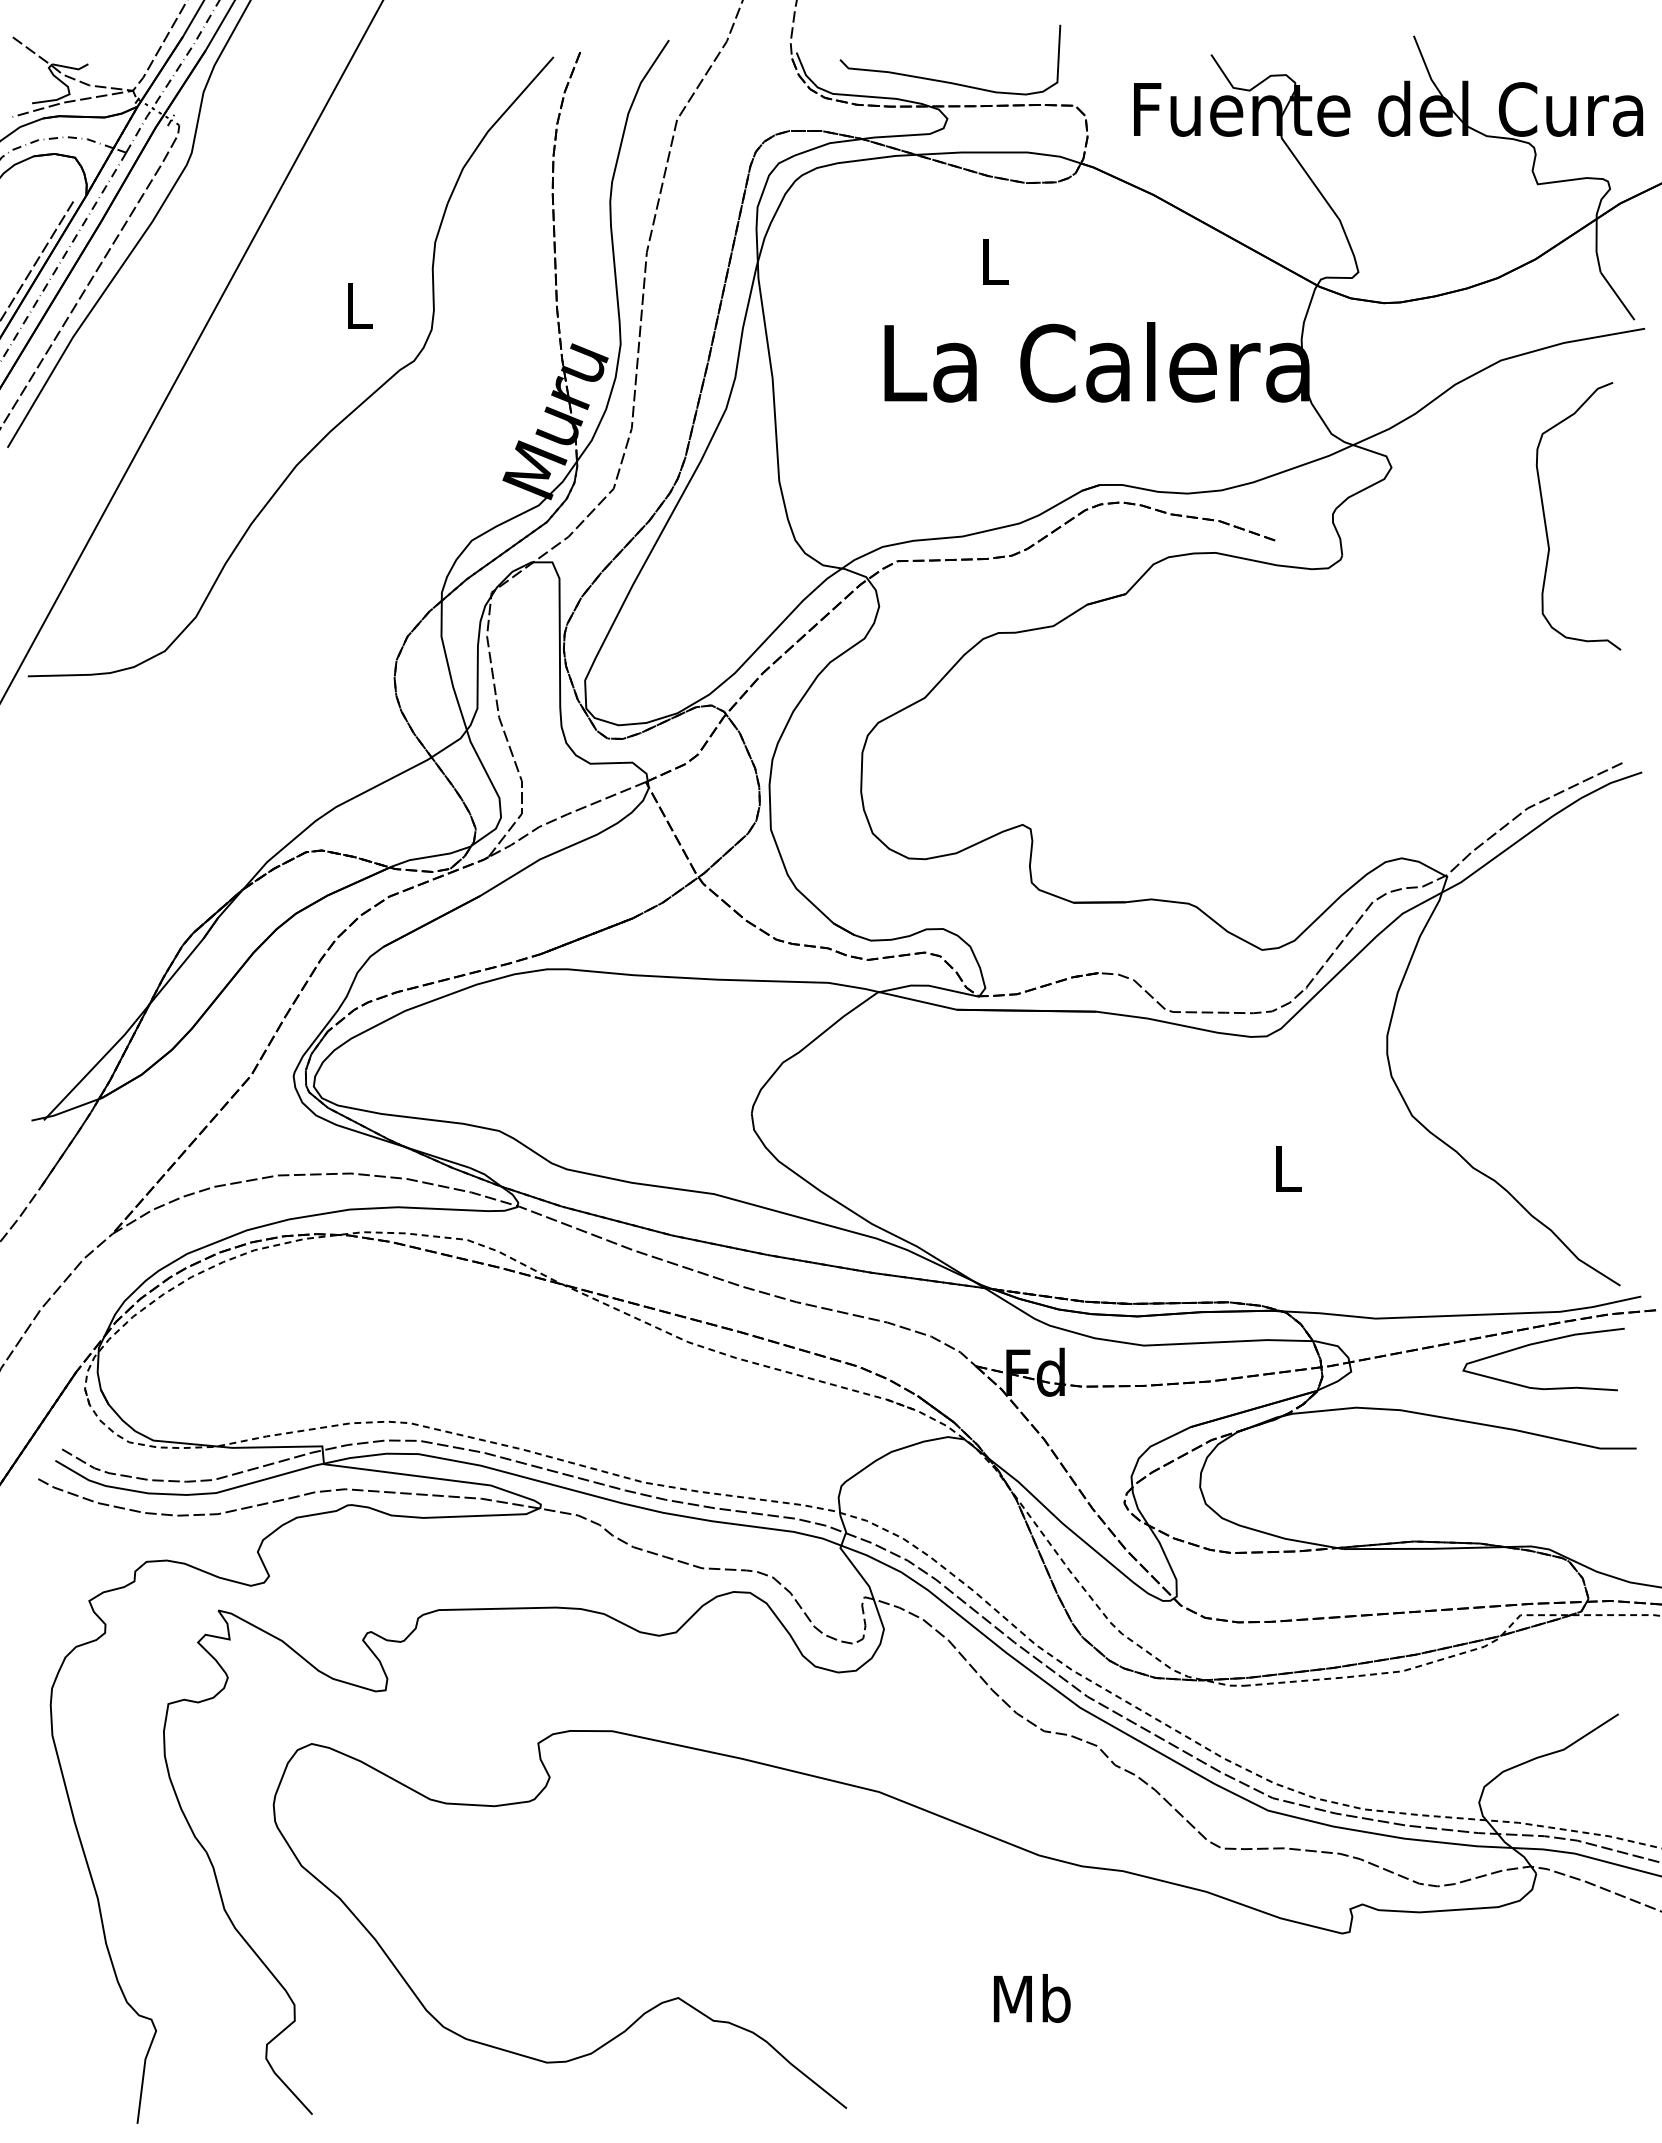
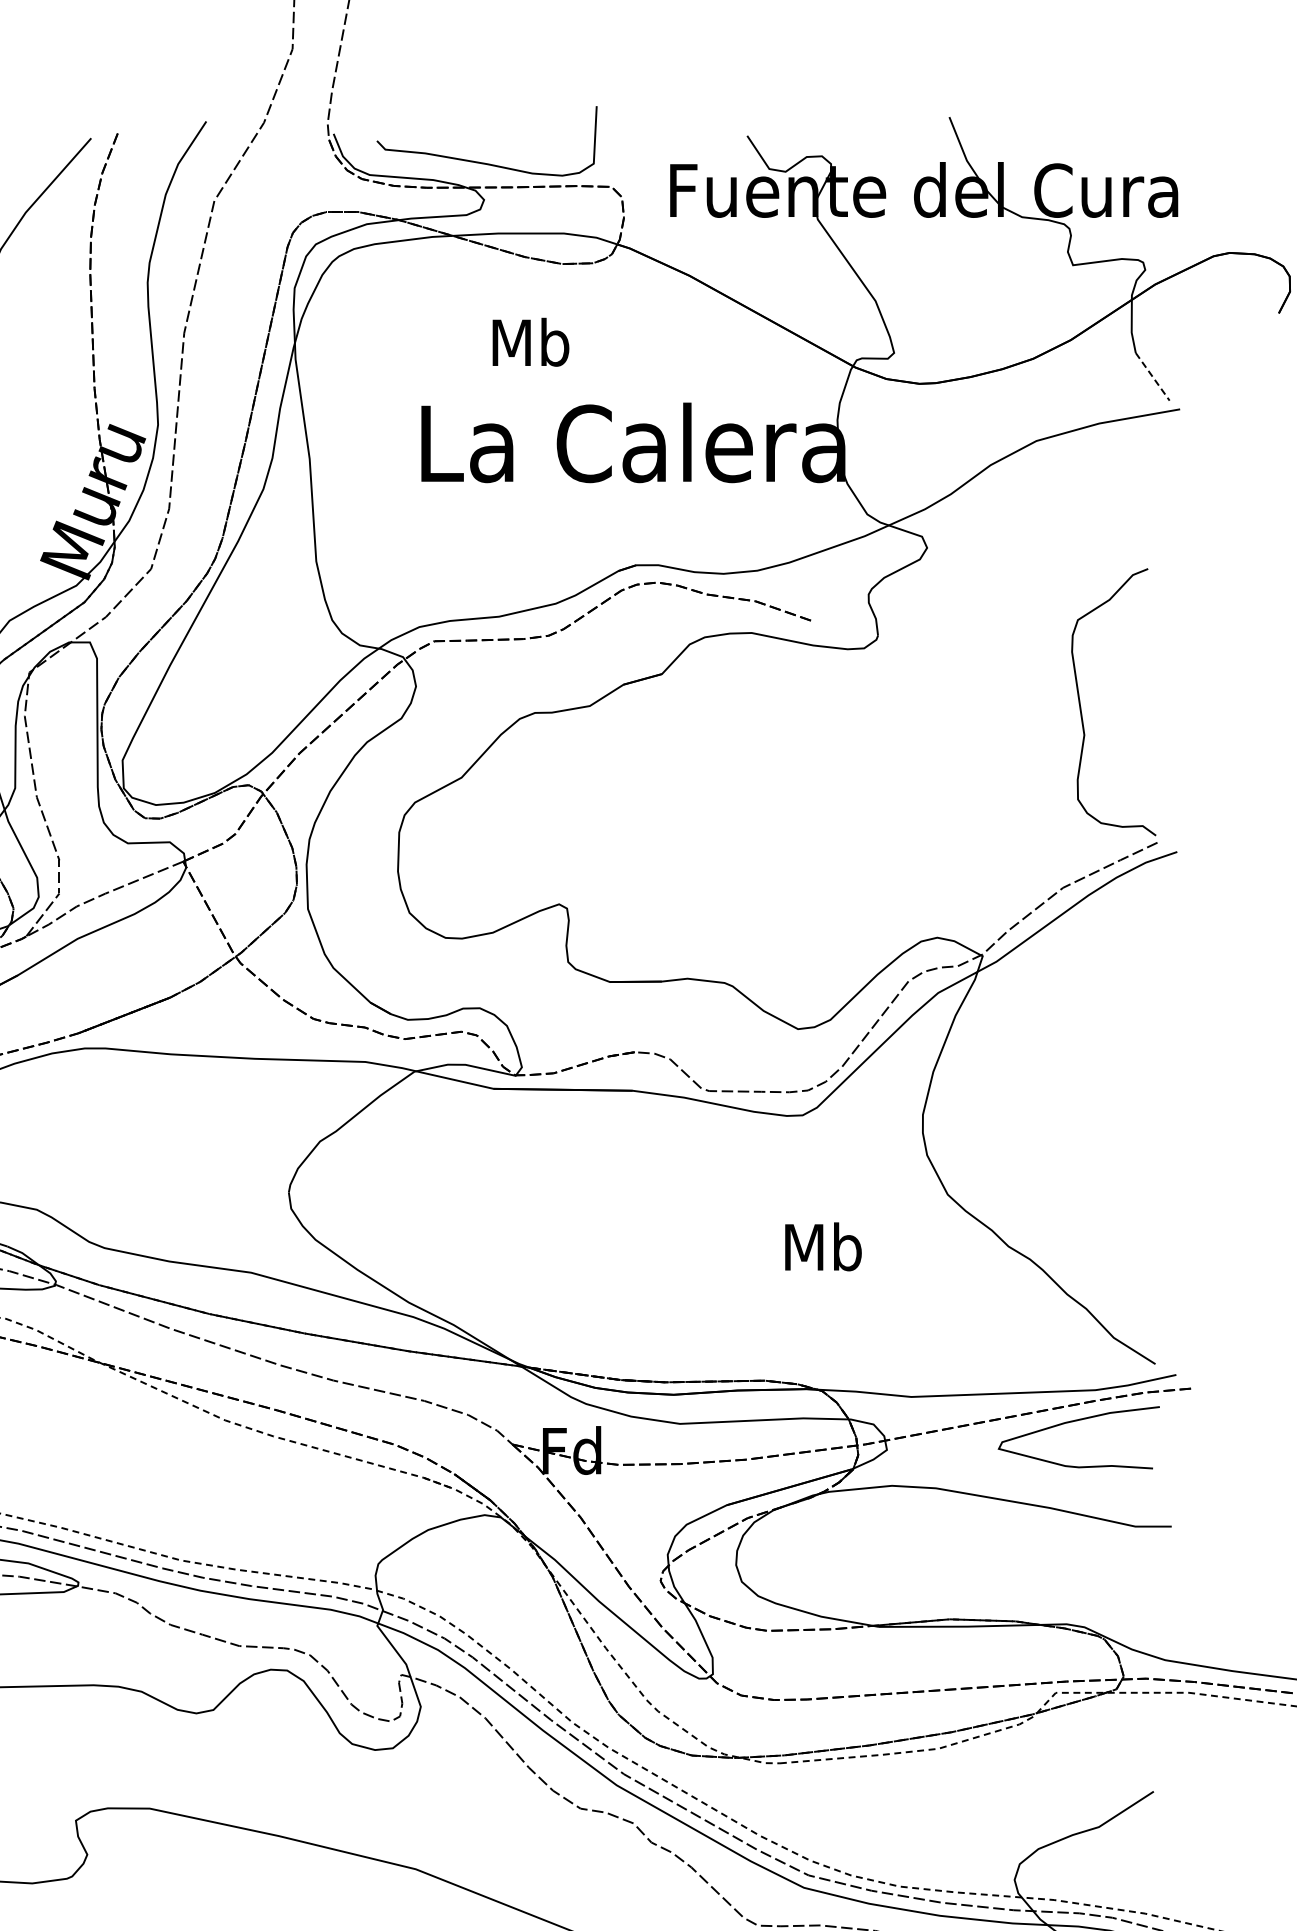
text: (994, 261) -> (531, 342), L -> Mb
line: (1617, 296) -> (1152, 377), solid -> dashed
curve: (1546, 522) -> (1081, 708), moved
text: (1287, 1167) -> (823, 1246), L -> Mb

